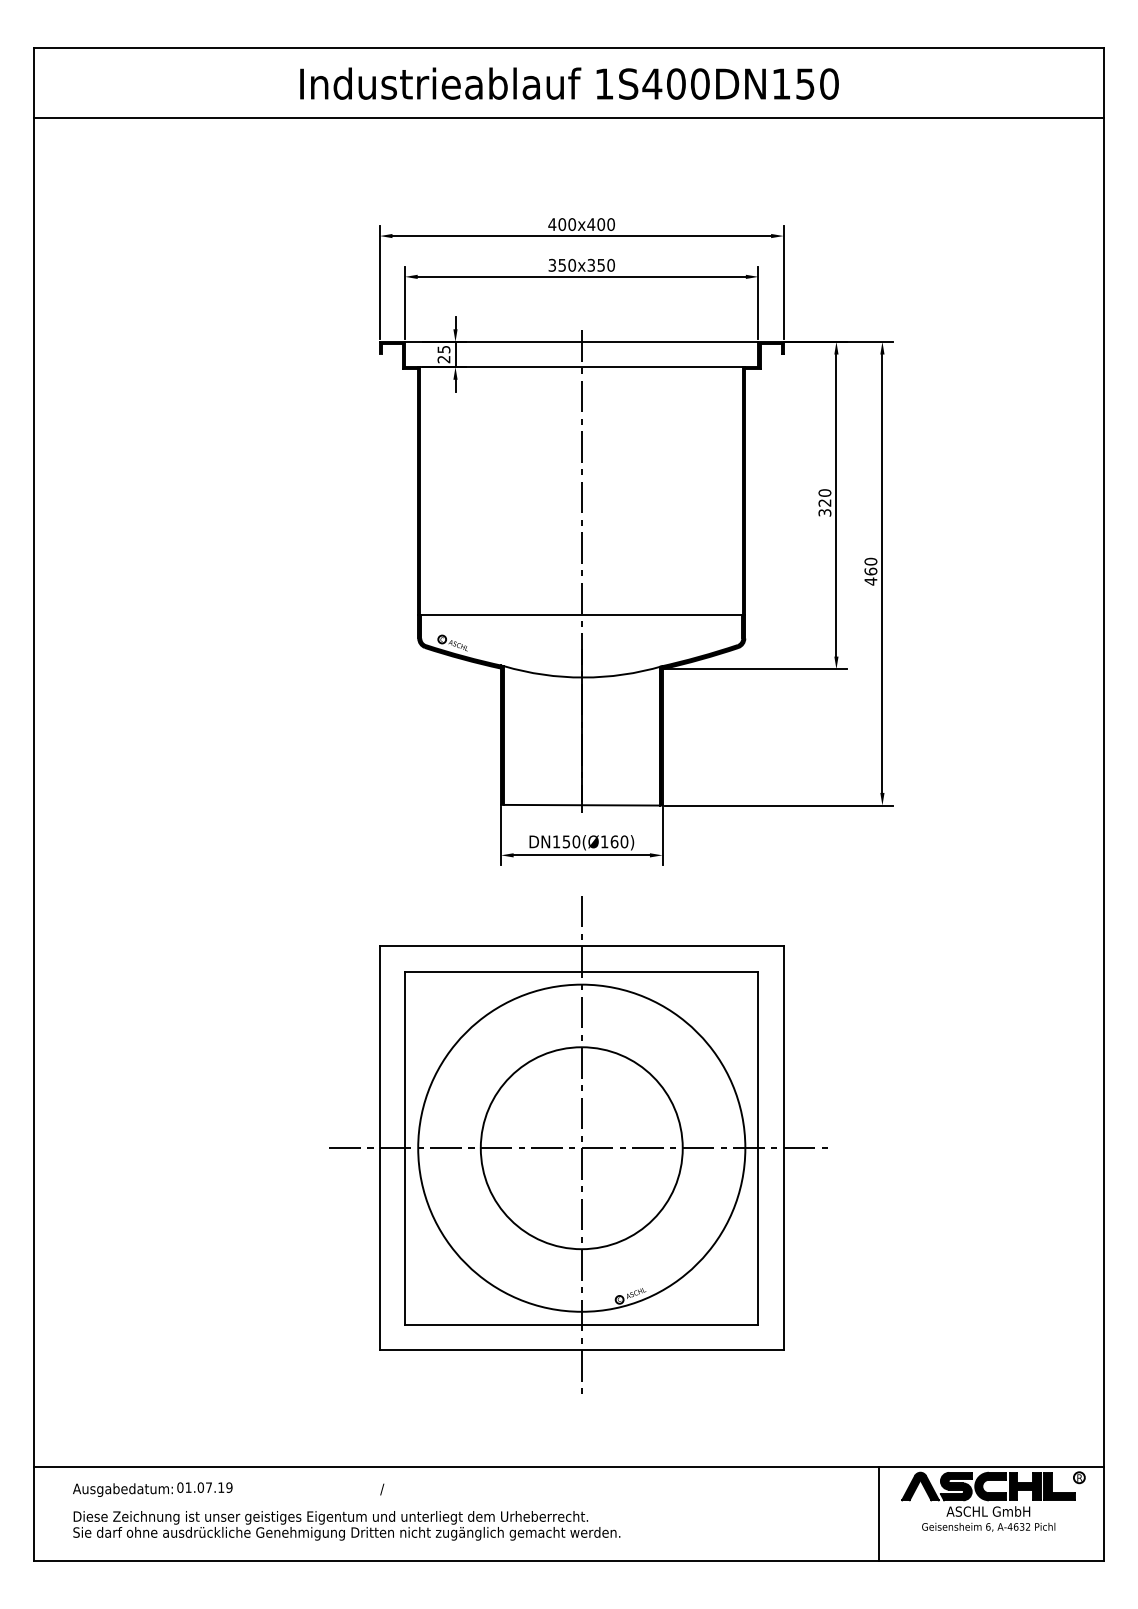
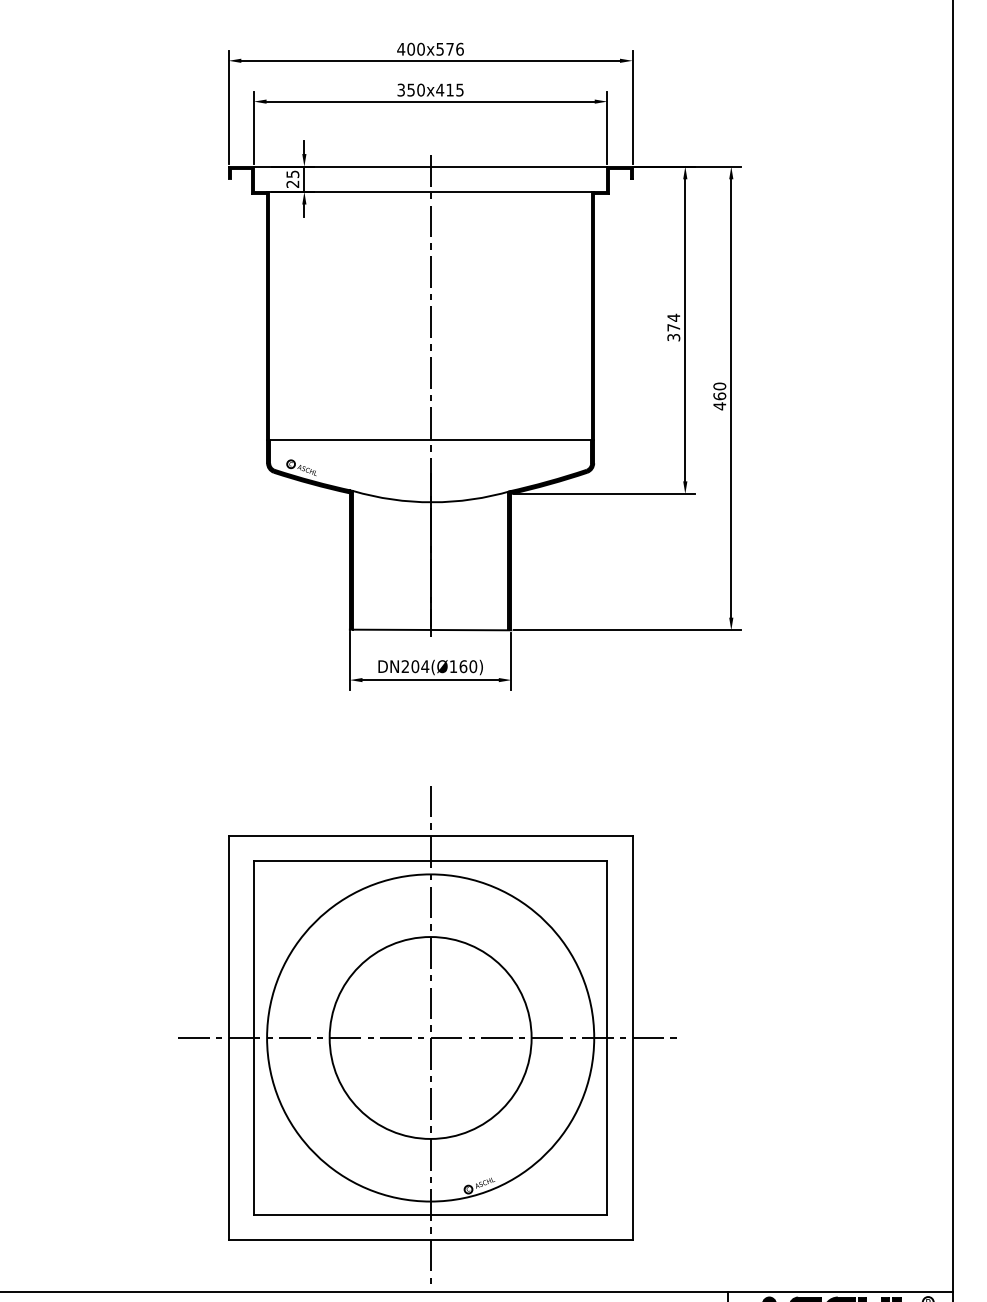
text: (601, 224) -> (450, 49), 400x400 -> 400x576
text: (600, 264) -> (449, 89), 350x350 -> 350x415
text: (824, 497) -> (673, 322), 320 -> 374
text: (566, 841) -> (415, 666), DN150(Ø160) -> DN204(Ø160)
part: (578, 1144) -> (427, 1034), moved

